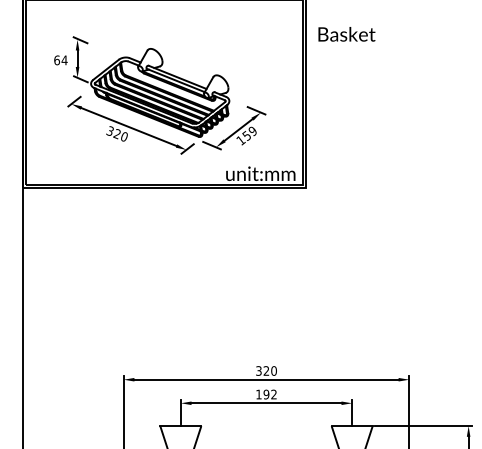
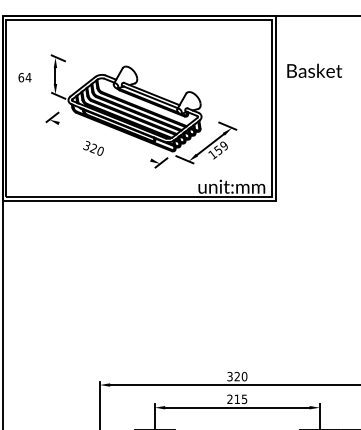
text: (346, 34) -> (314, 71), moved
text: (60, 60) -> (24, 77), moved
line: (128, 127) -> (104, 142), removed
text: (266, 394) -> (237, 399), 192 -> 215

